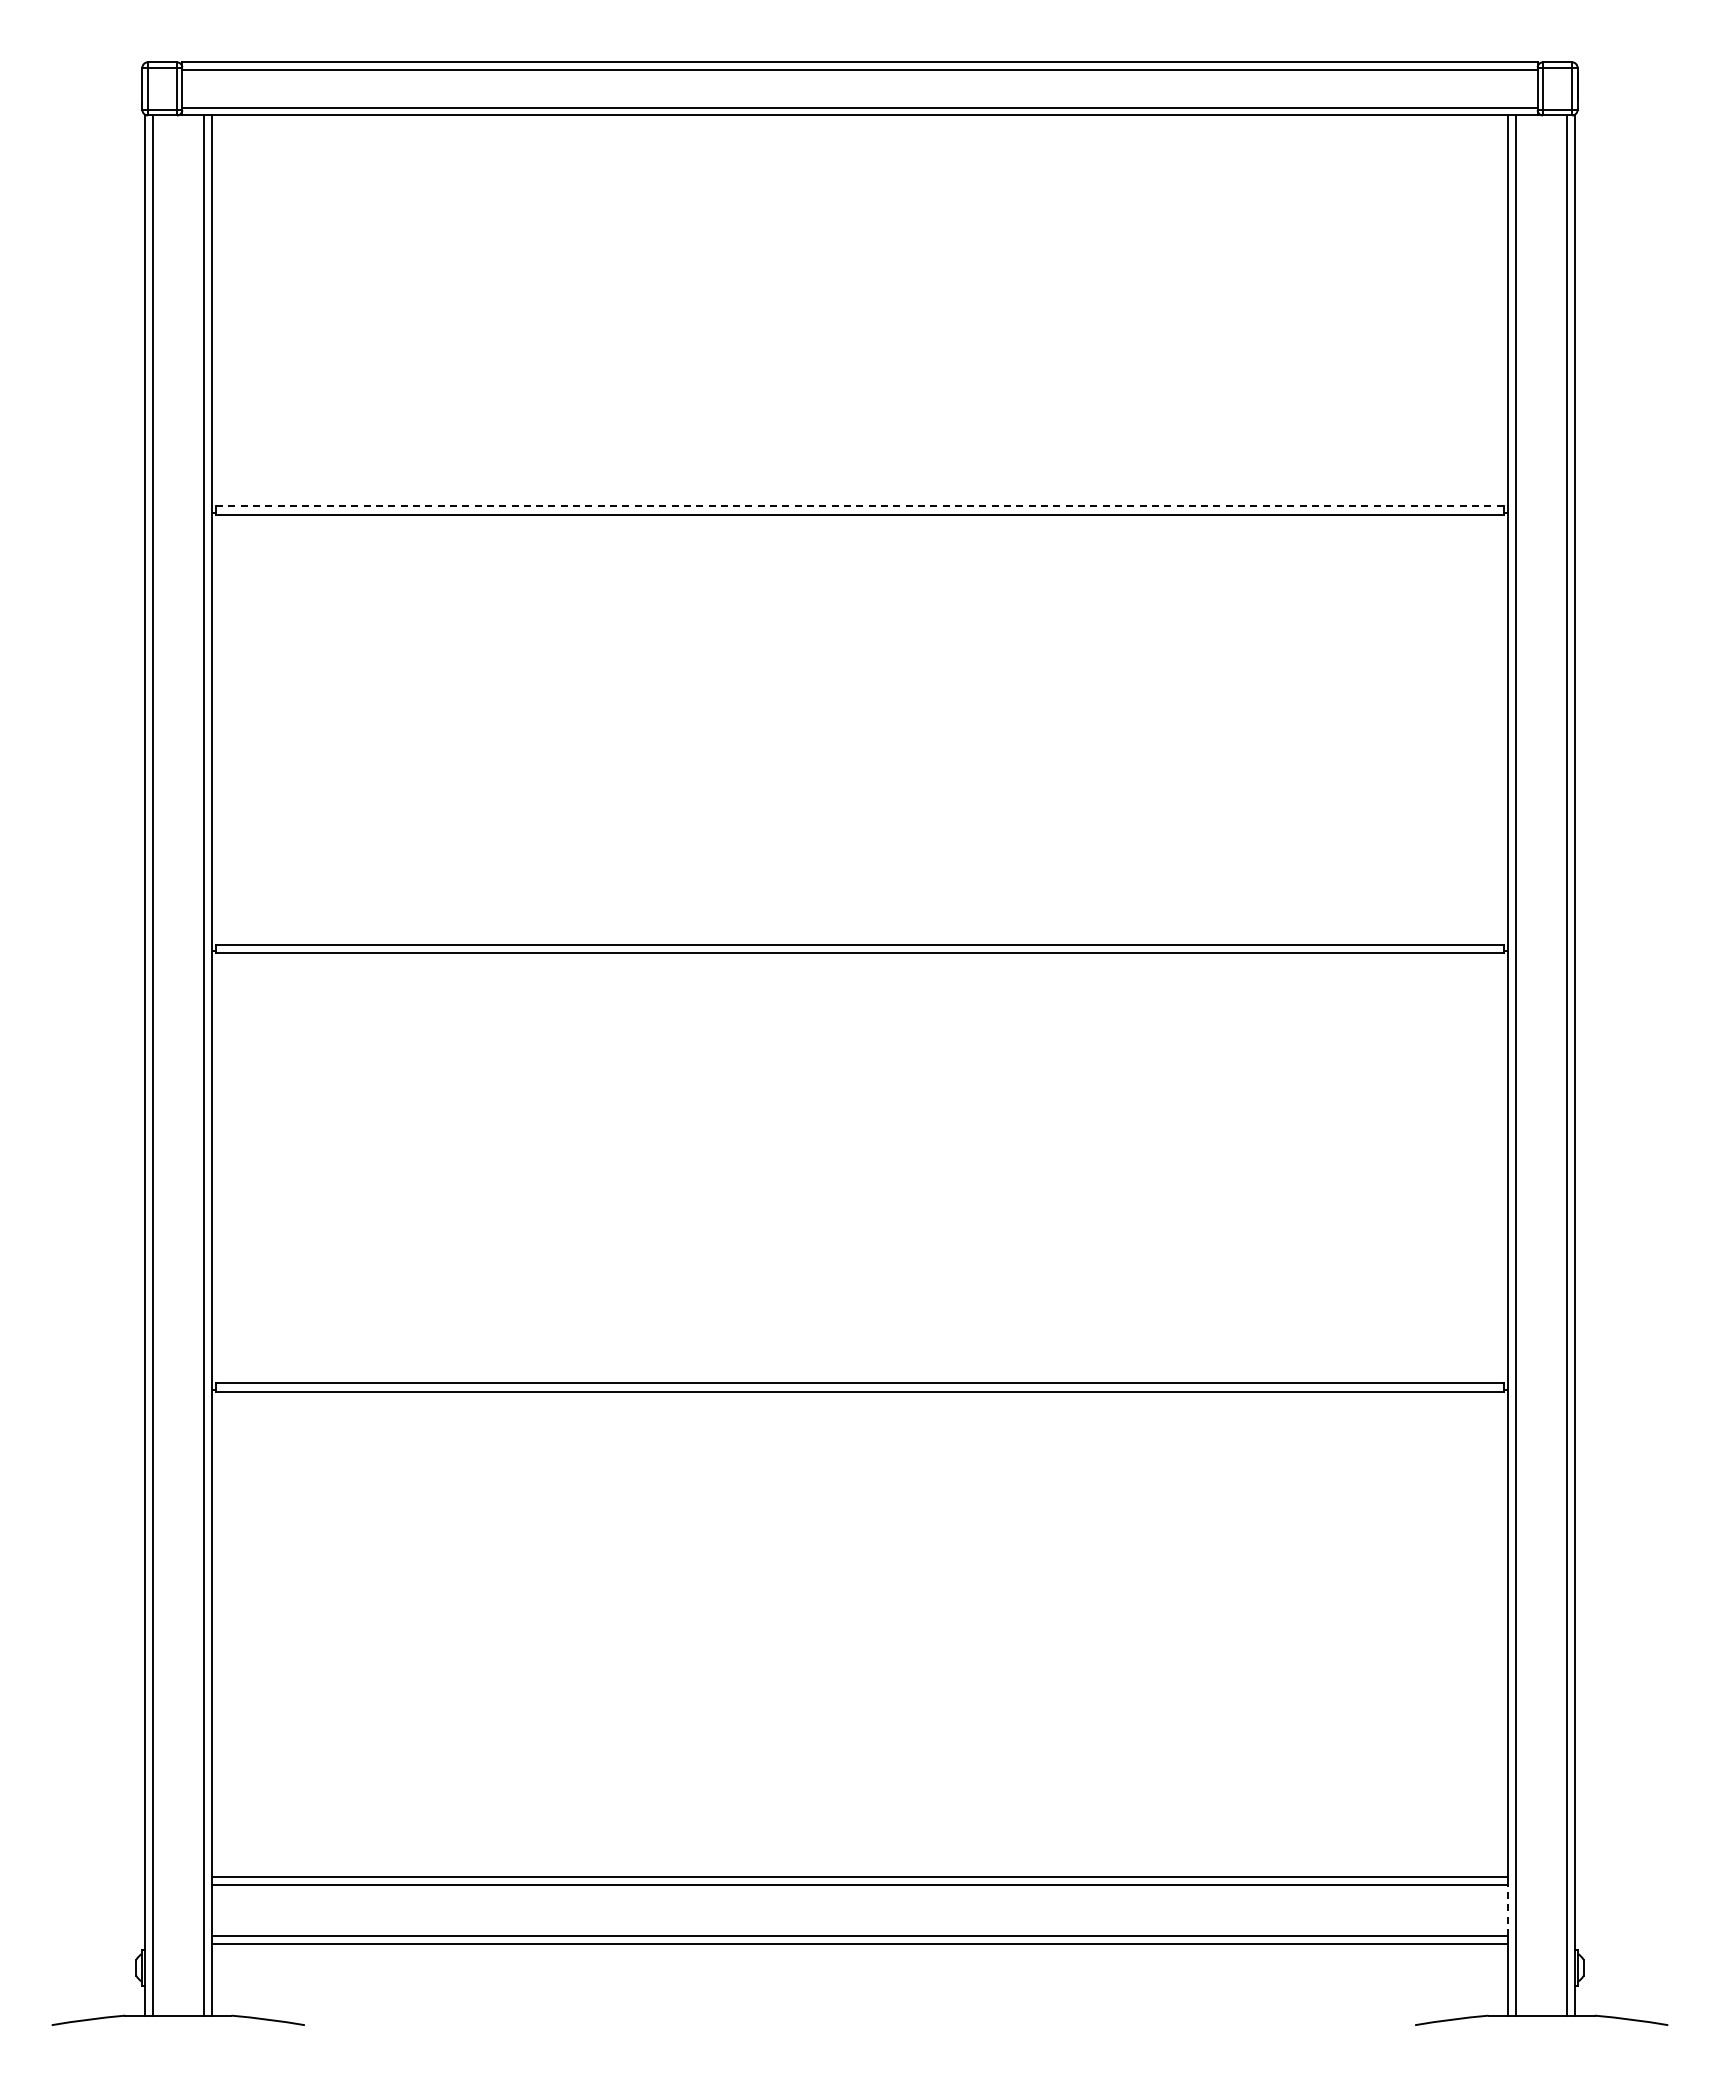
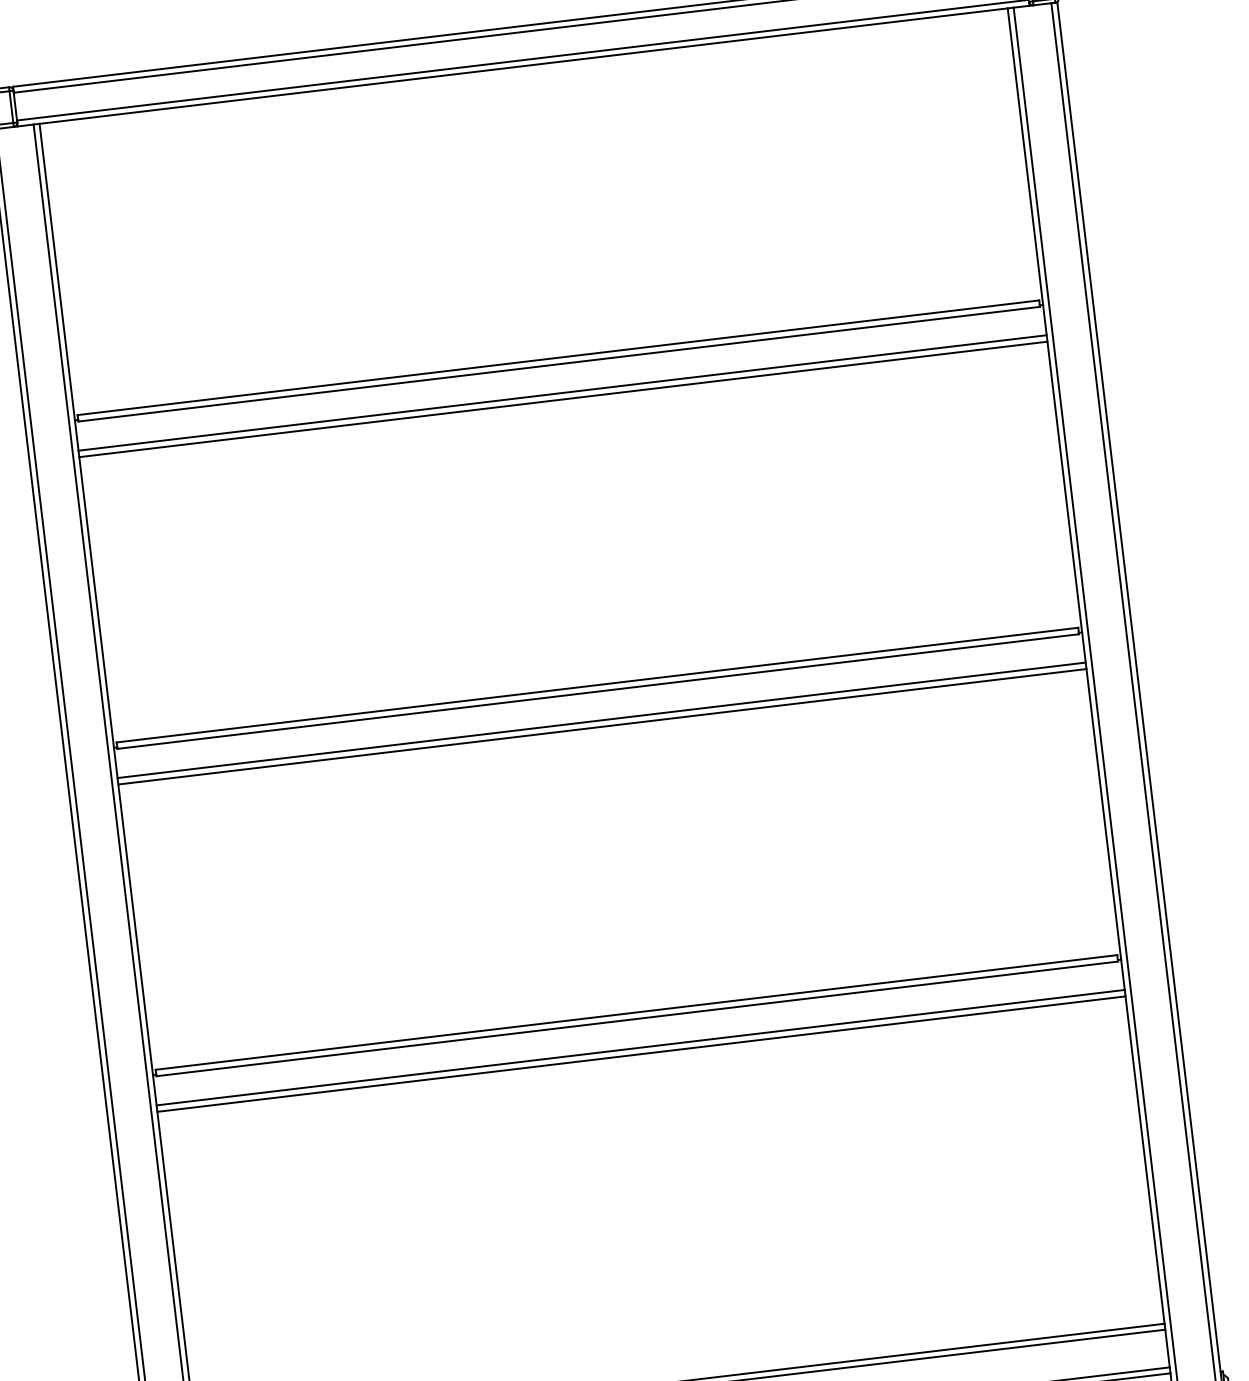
line: (860, 506) -> (558, 357), dashed -> solid
line: (859, 553) -> (562, 393), added
line: (859, 561) -> (562, 399), added
line: (859, 991) -> (601, 720), added
line: (859, 1000) -> (602, 726), added
line: (859, 1430) -> (640, 1047), added
line: (859, 1438) -> (641, 1053), added
line: (1508, 1910) -> (1167, 1348), dashed -> solid

